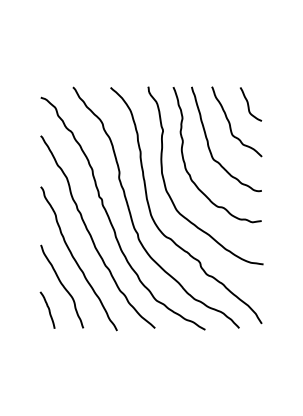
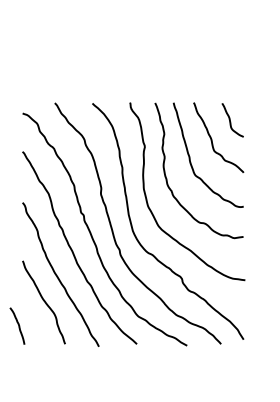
curve: (47, 308) -> (17, 324), moved

